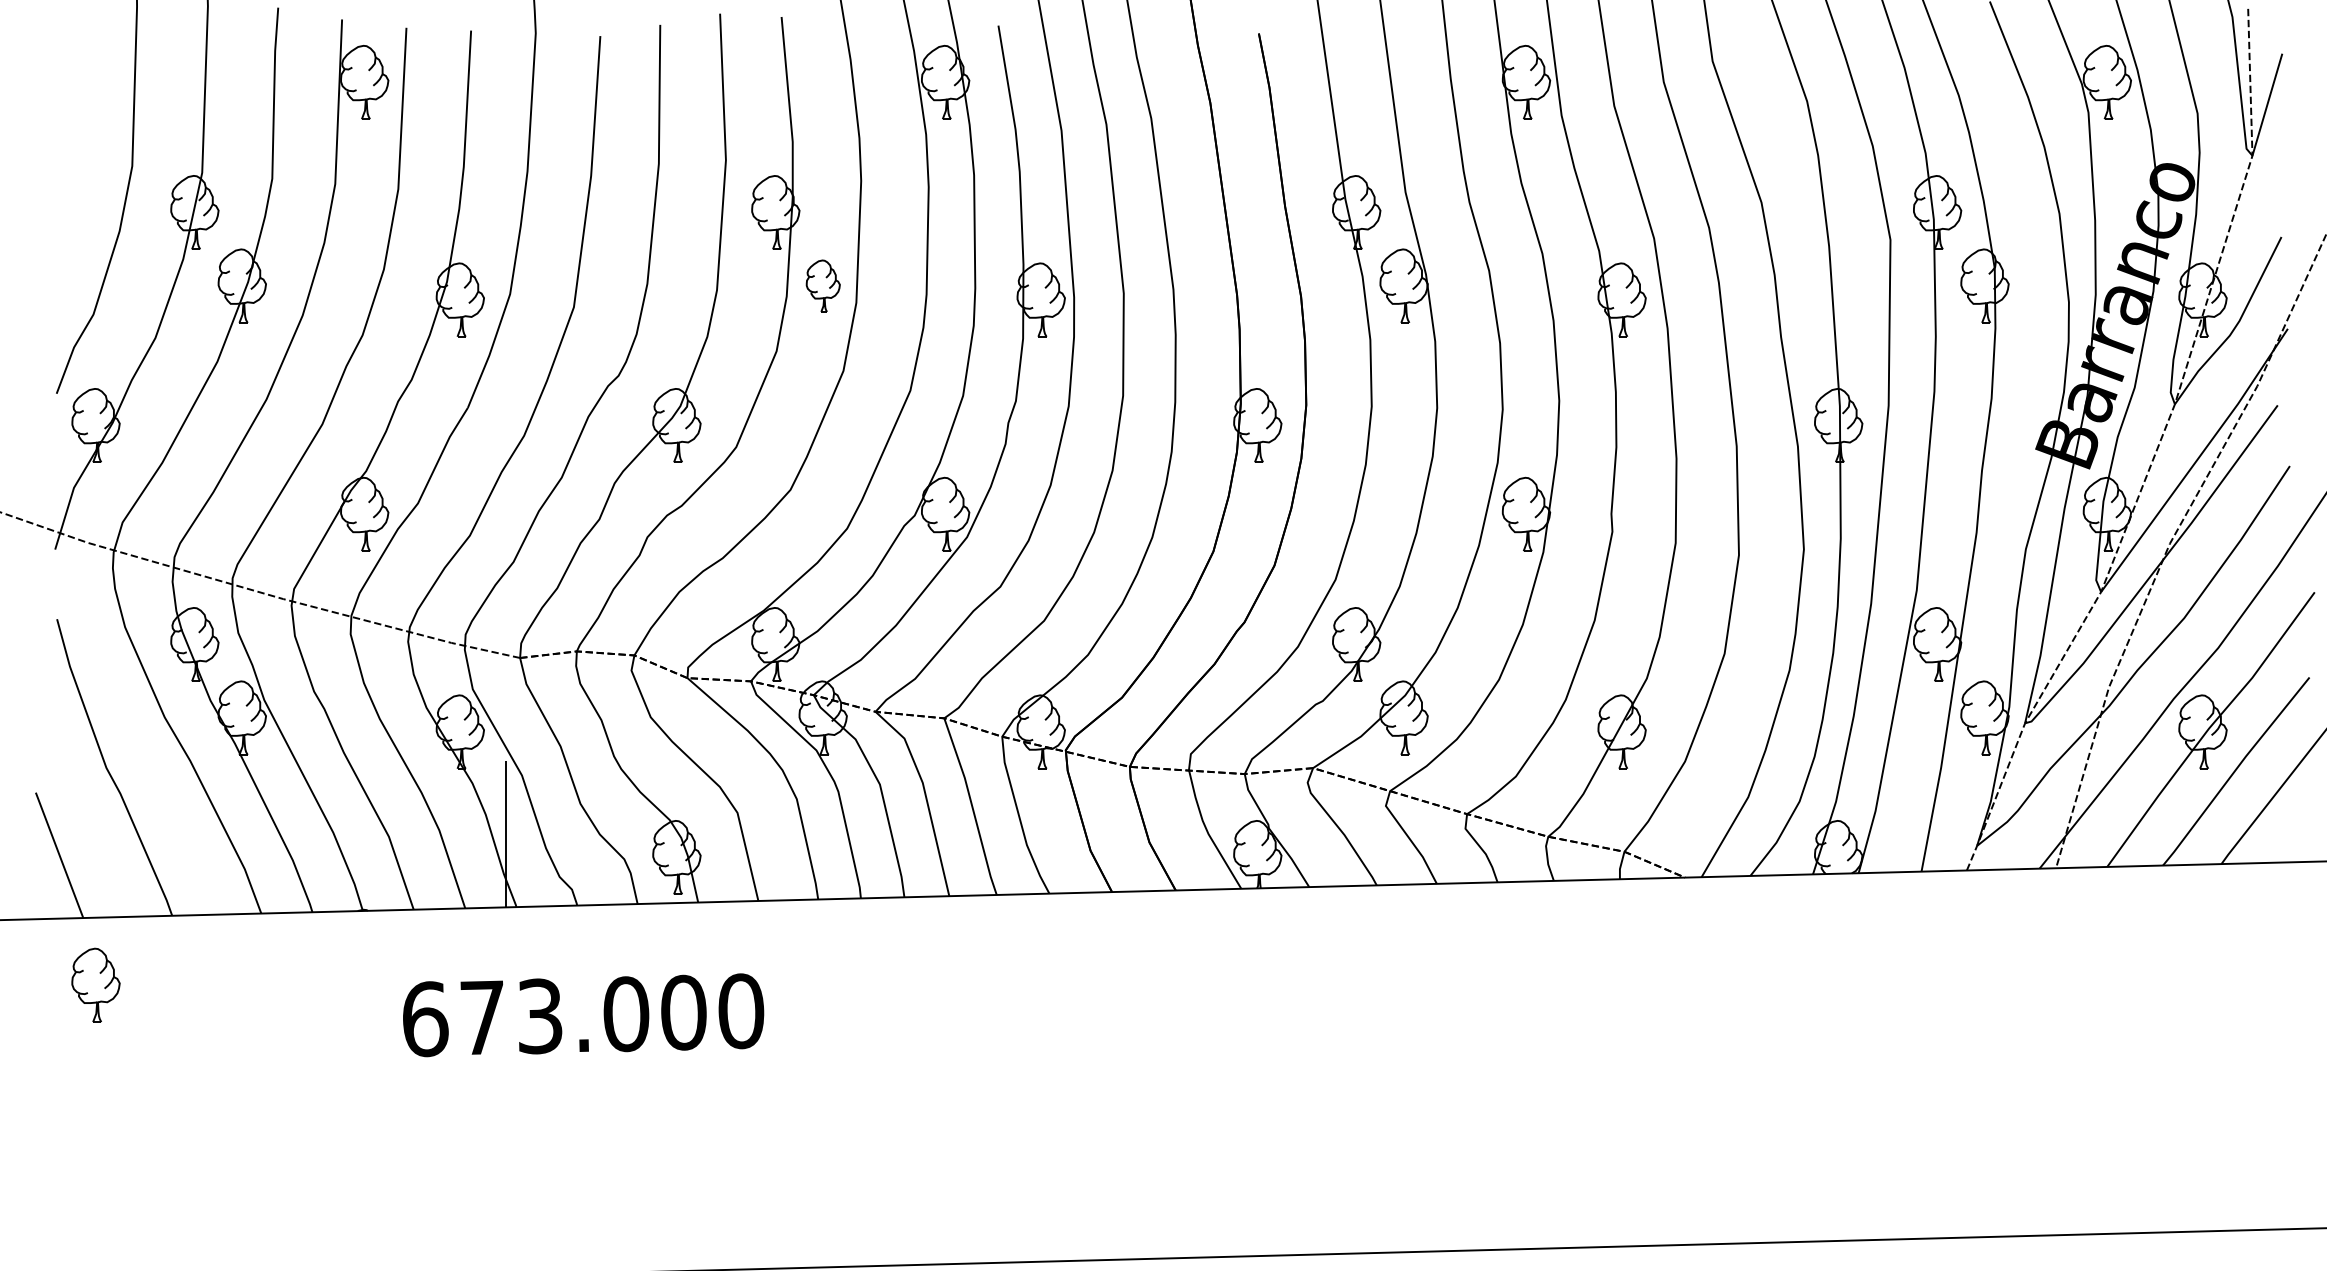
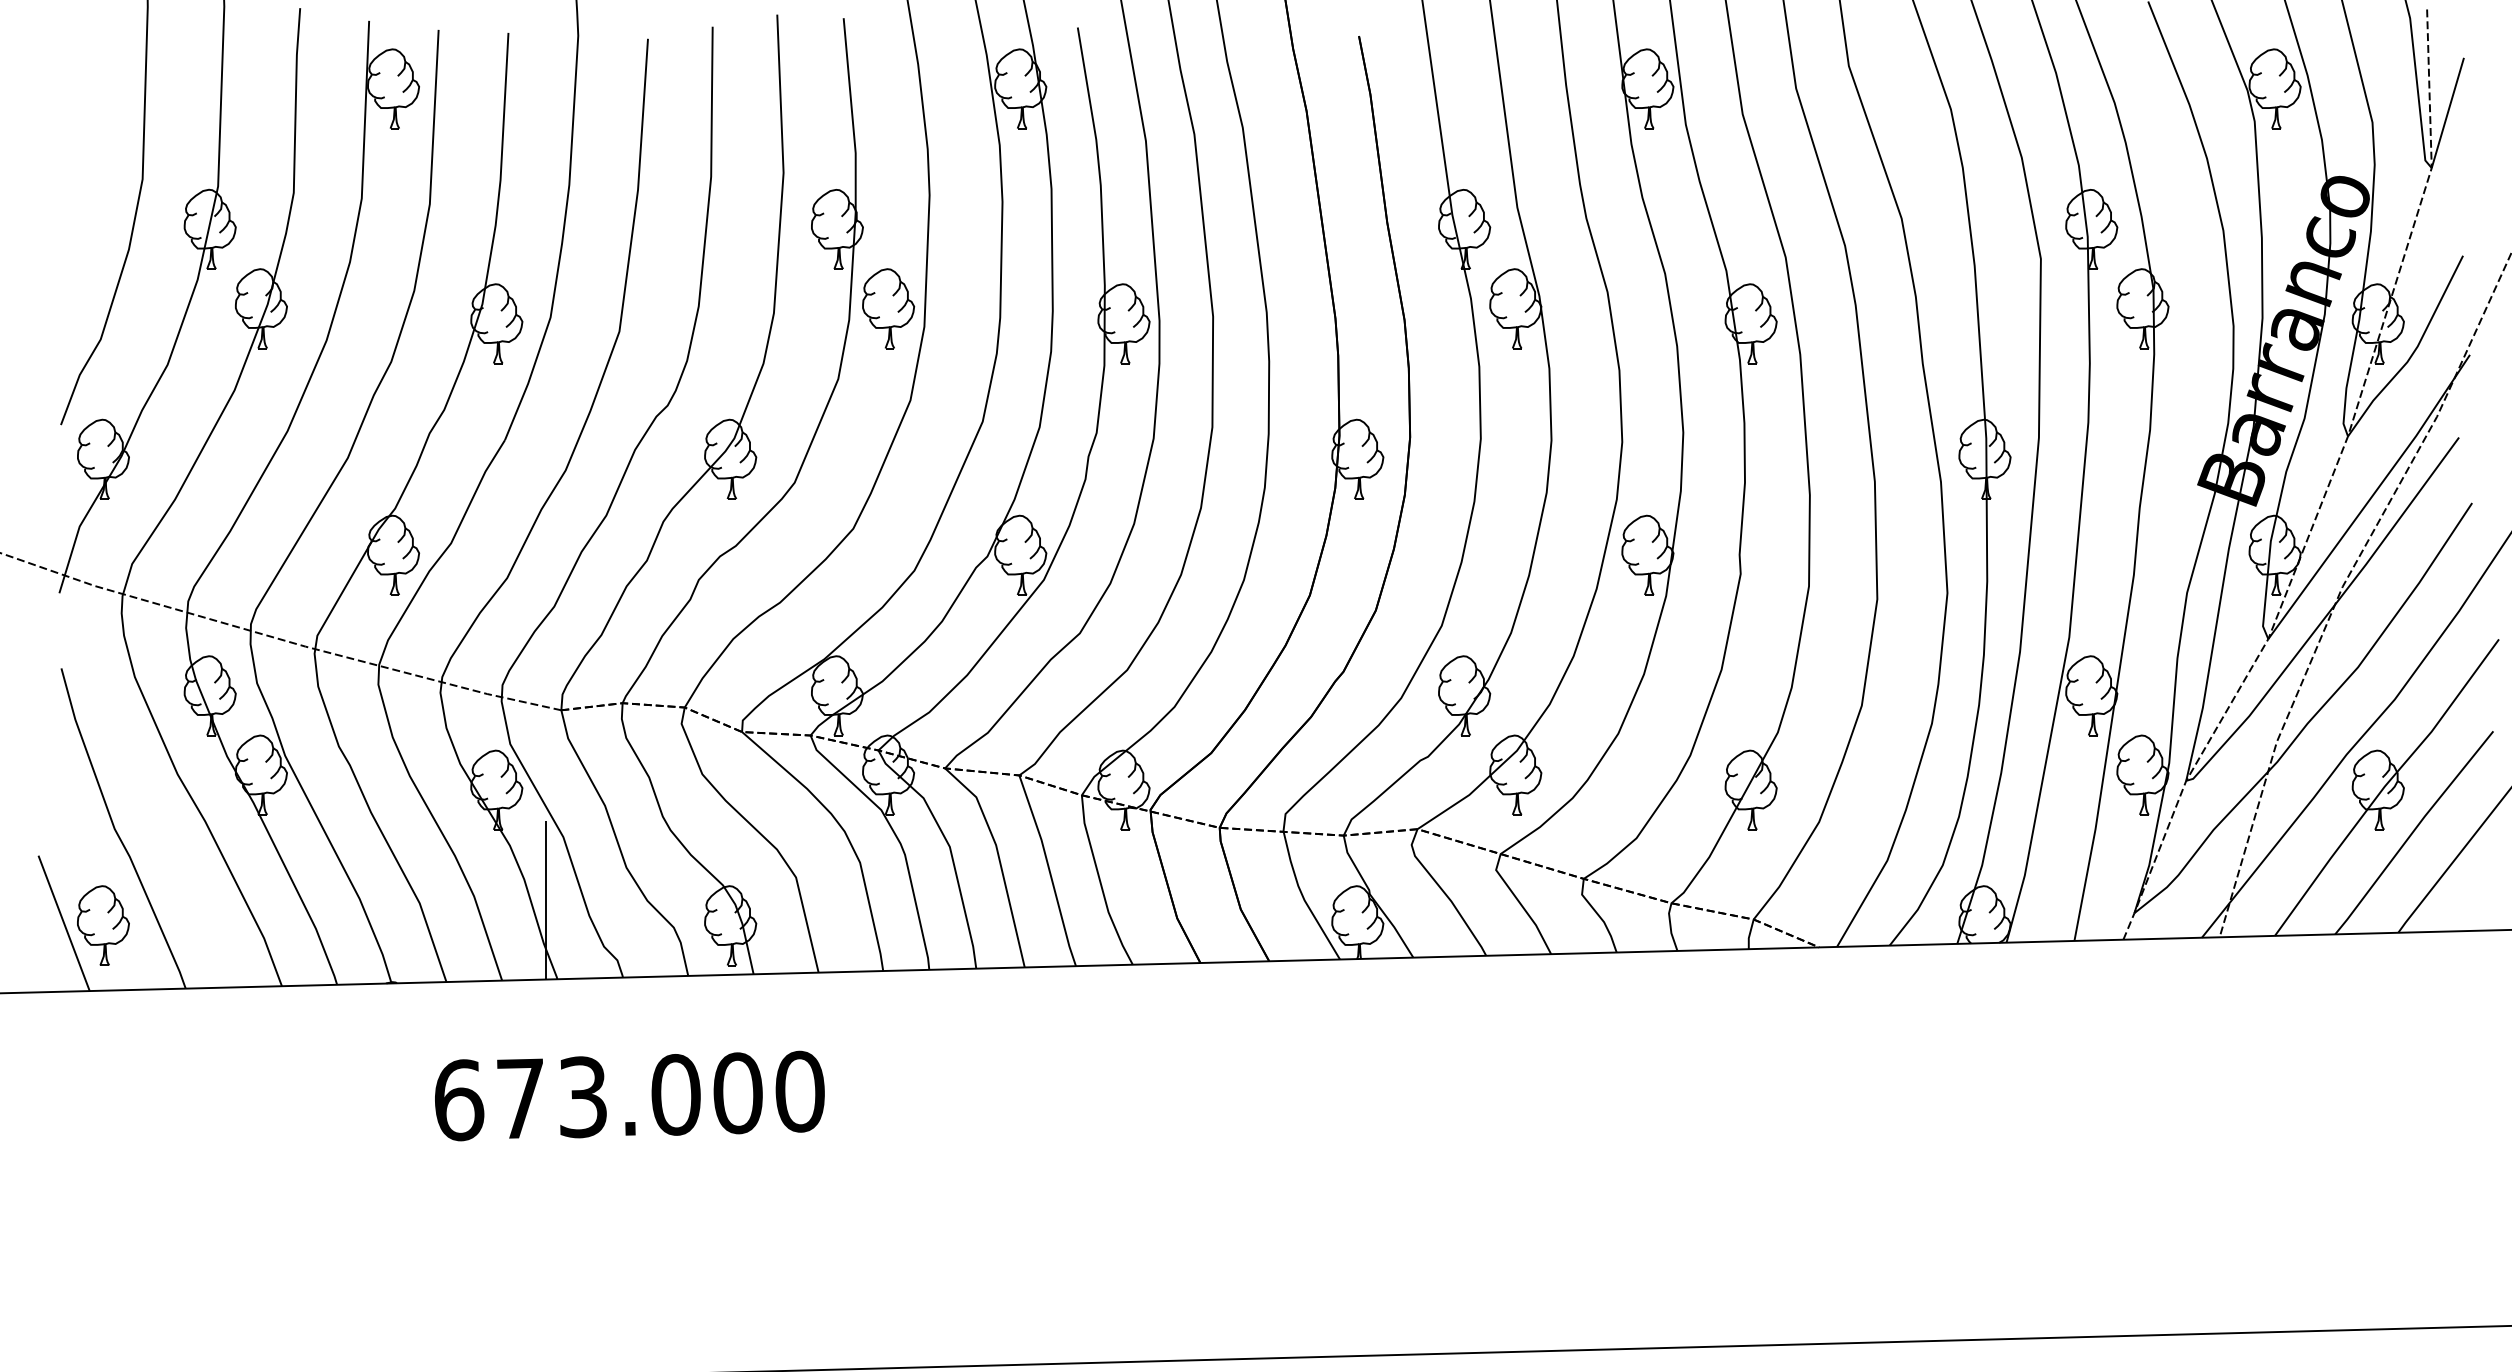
part: (823, 285) -> (888, 308), size x1.43
part: (96, 985) -> (103, 925), moved

